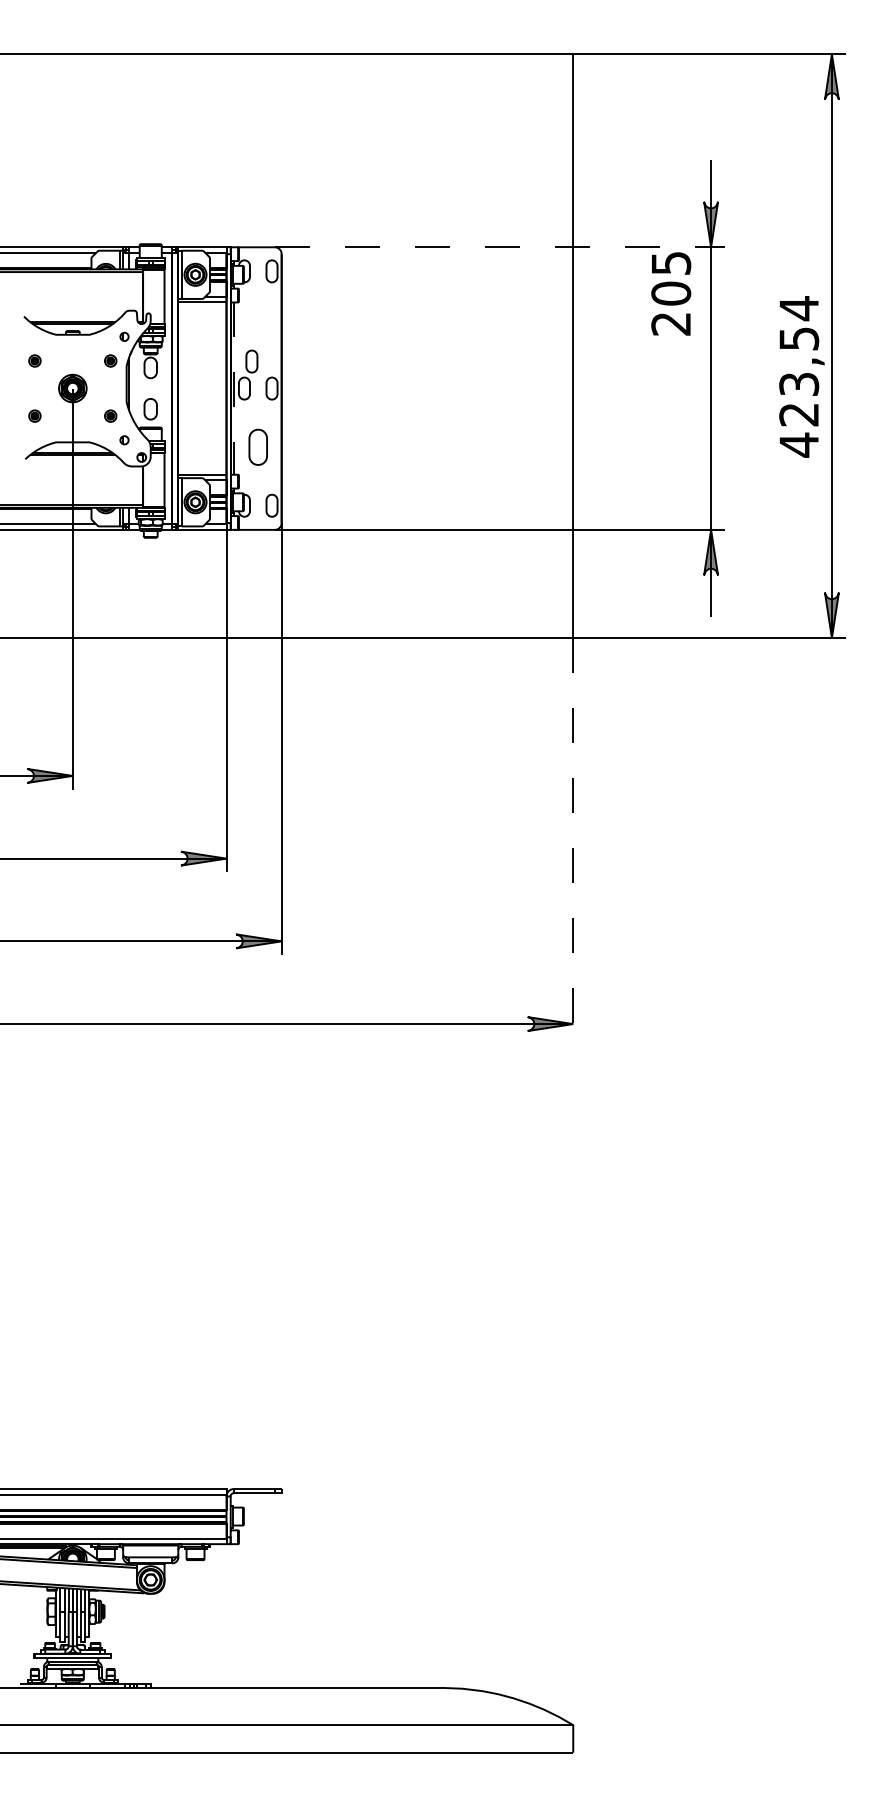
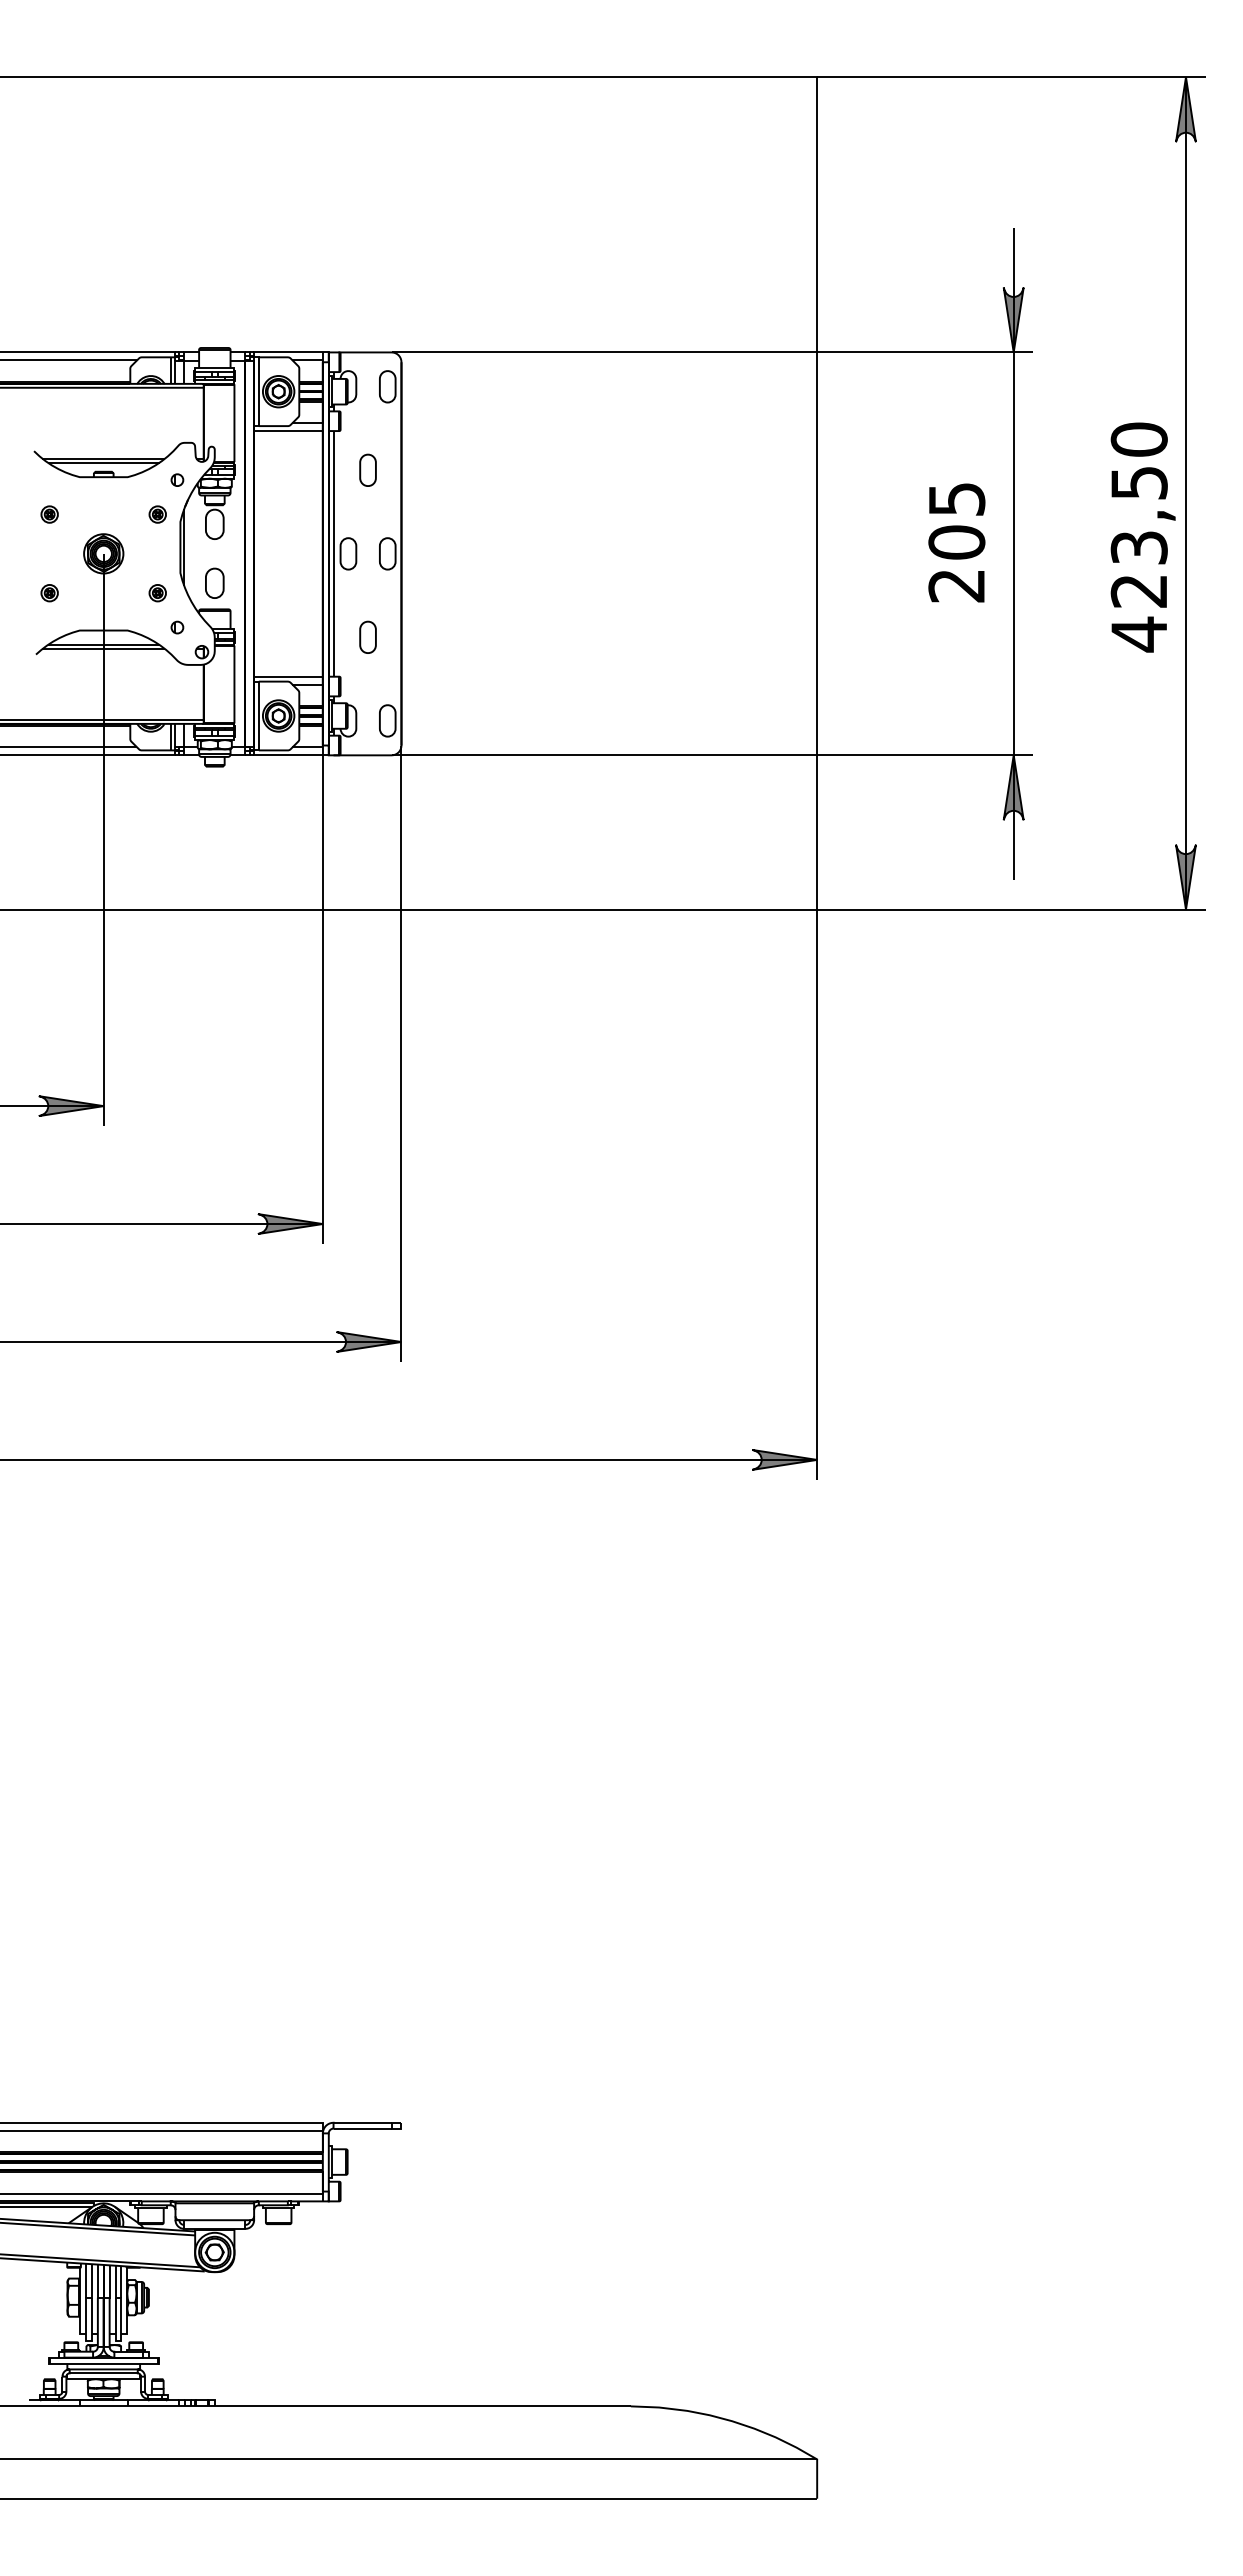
line: (499, 247) -> (712, 352), dashed -> solid
text: (670, 293) -> (956, 542), moved
text: (798, 308) -> (1138, 439), 423,54 -> 423,50
part: (251, 360) -> (367, 469), moved
line: (233, 388) -> (333, 553), dashed -> solid
part: (257, 446) -> (367, 636), size x0.62
line: (573, 837) -> (817, 1194), dashed -> solid

